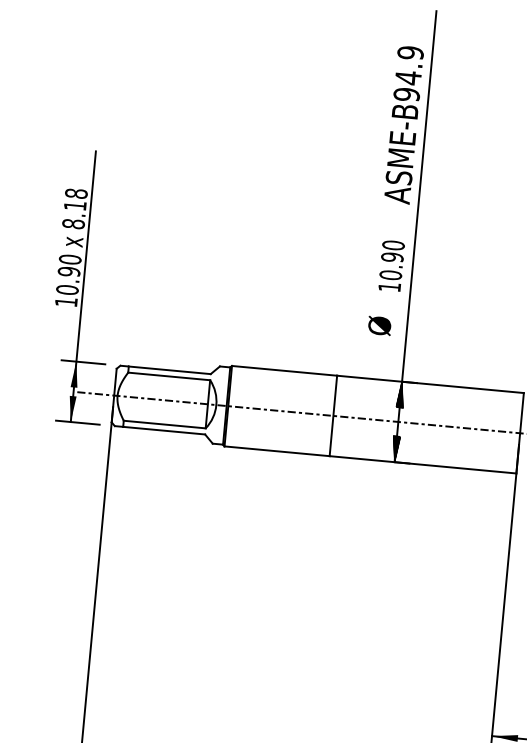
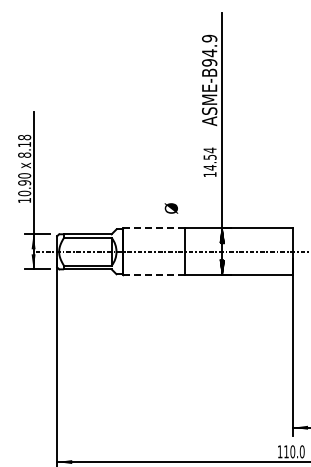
text: (391, 259) -> (209, 158), 10.90 -> 14.54
text: (379, 325) -> (171, 208), moved
line: (285, 370) -> (154, 228), solid -> dashed
line: (277, 451) -> (154, 275), solid -> dashed

